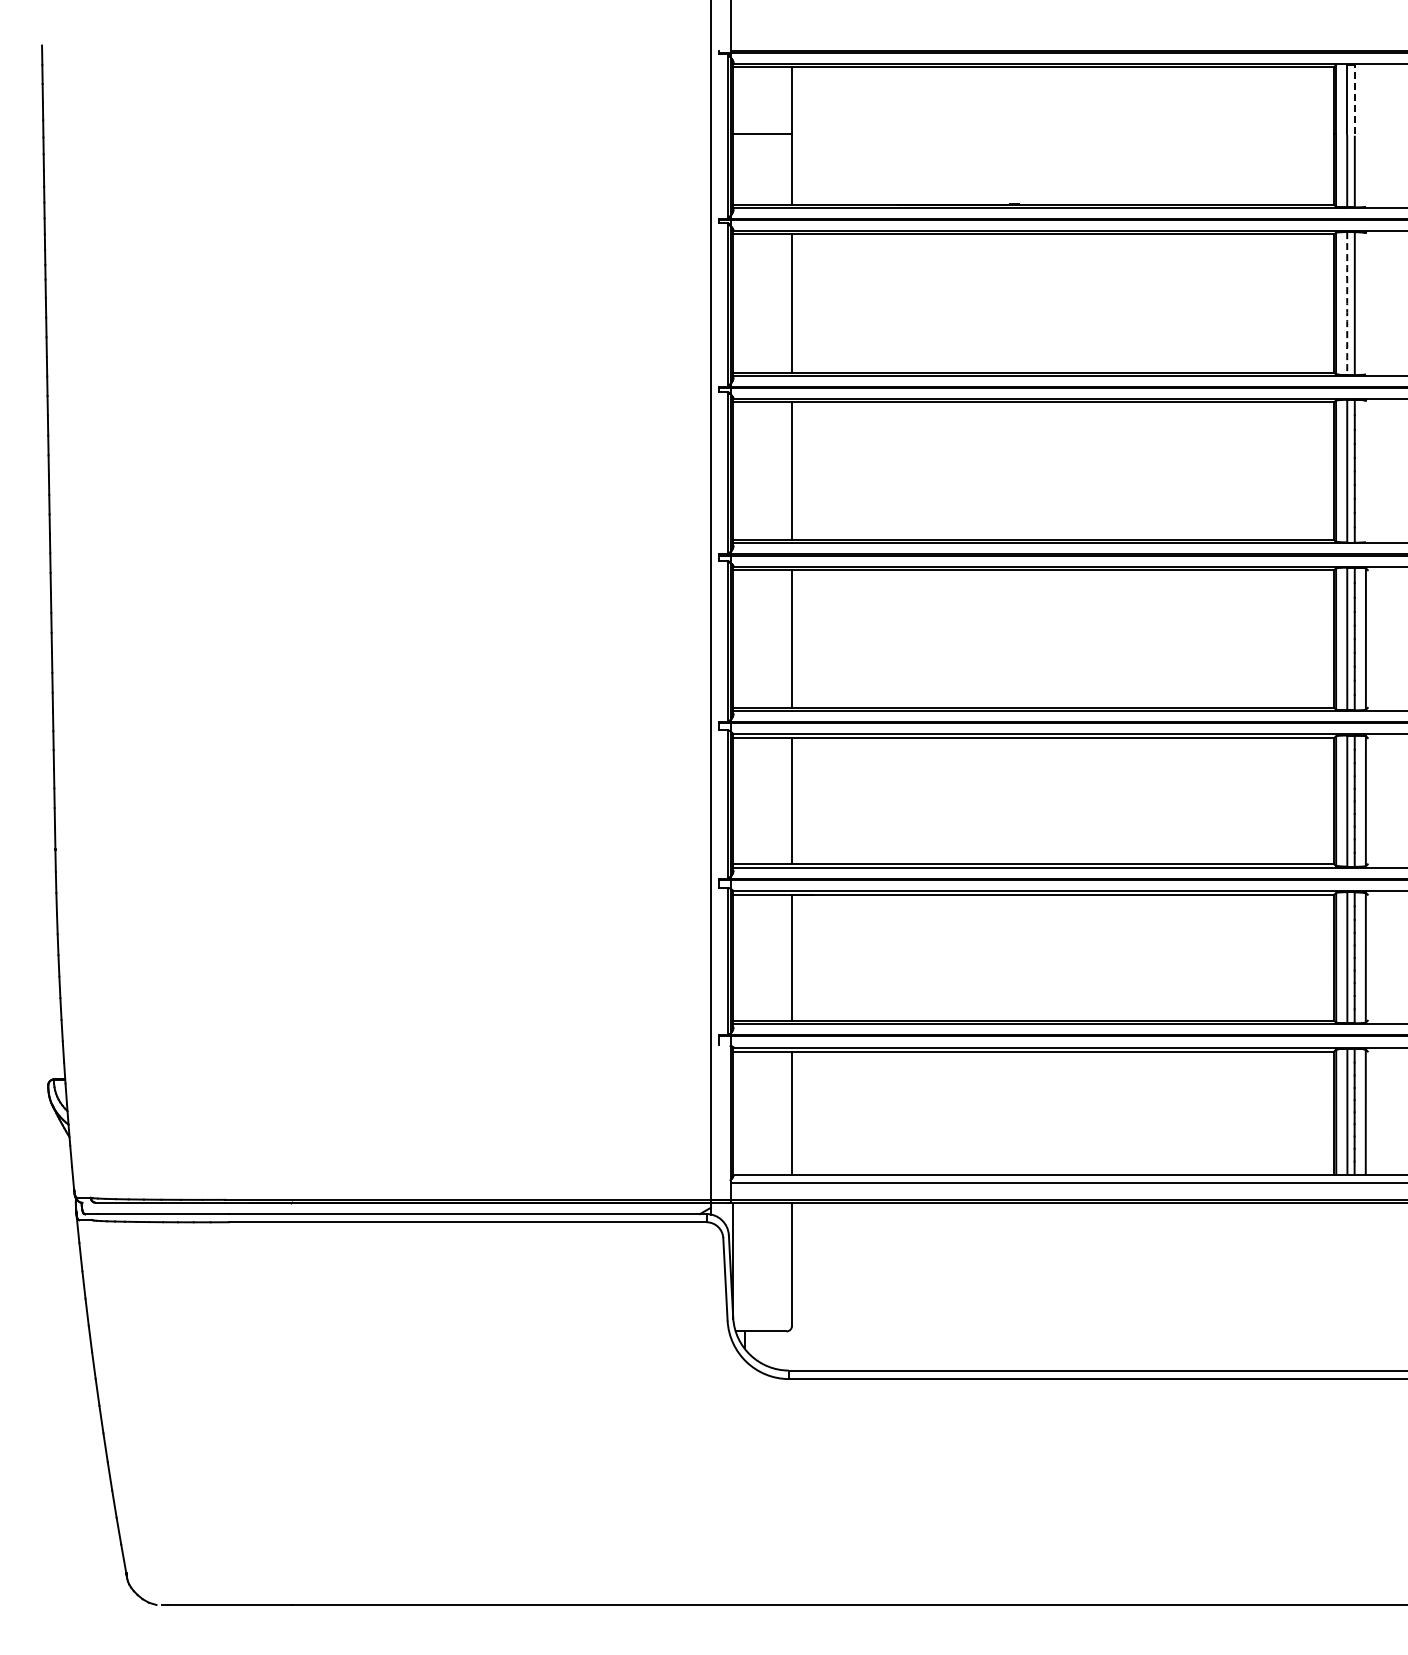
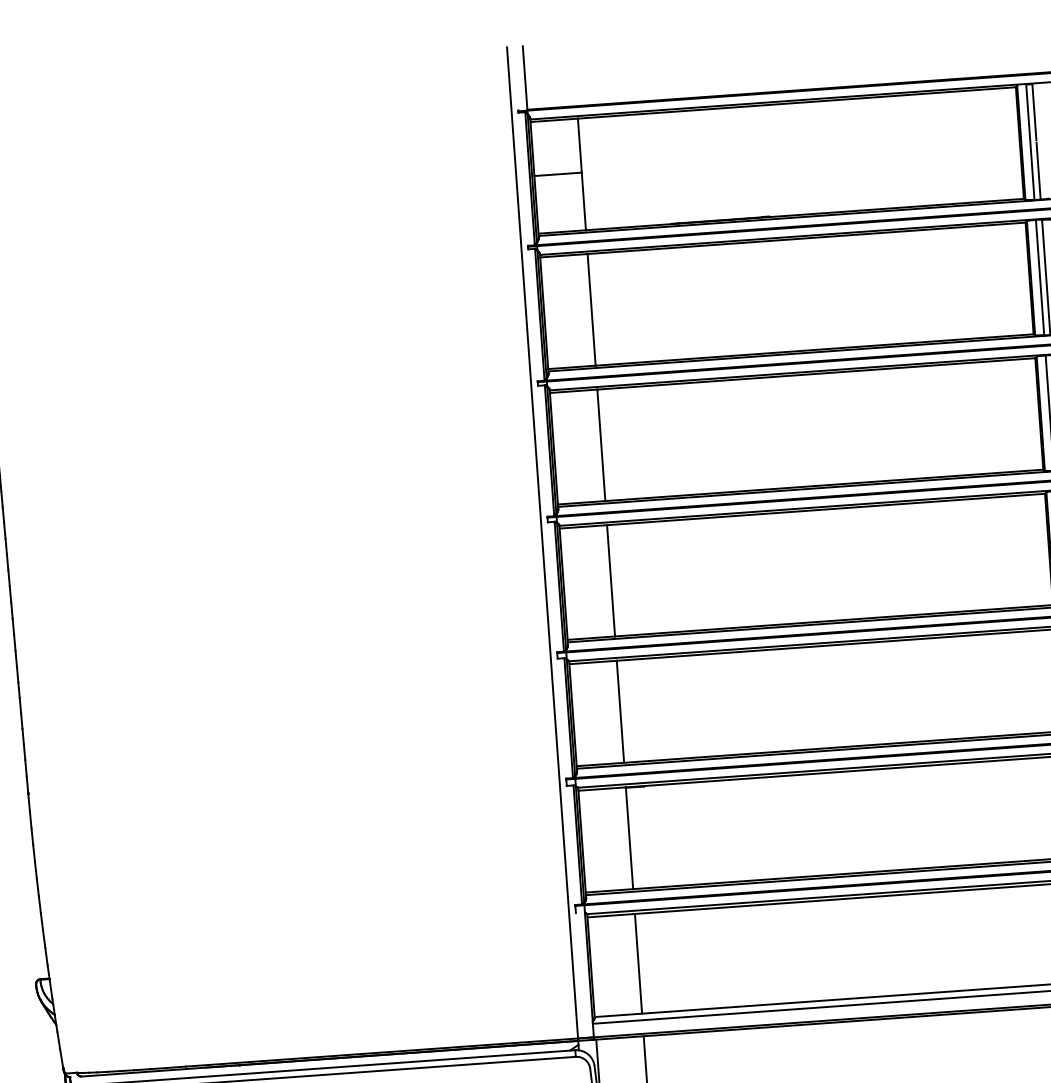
line: (1354, 99) -> (1034, 112), dashed -> solid
arc: (1347, 303) -> (1040, 277), dashed -> solid

